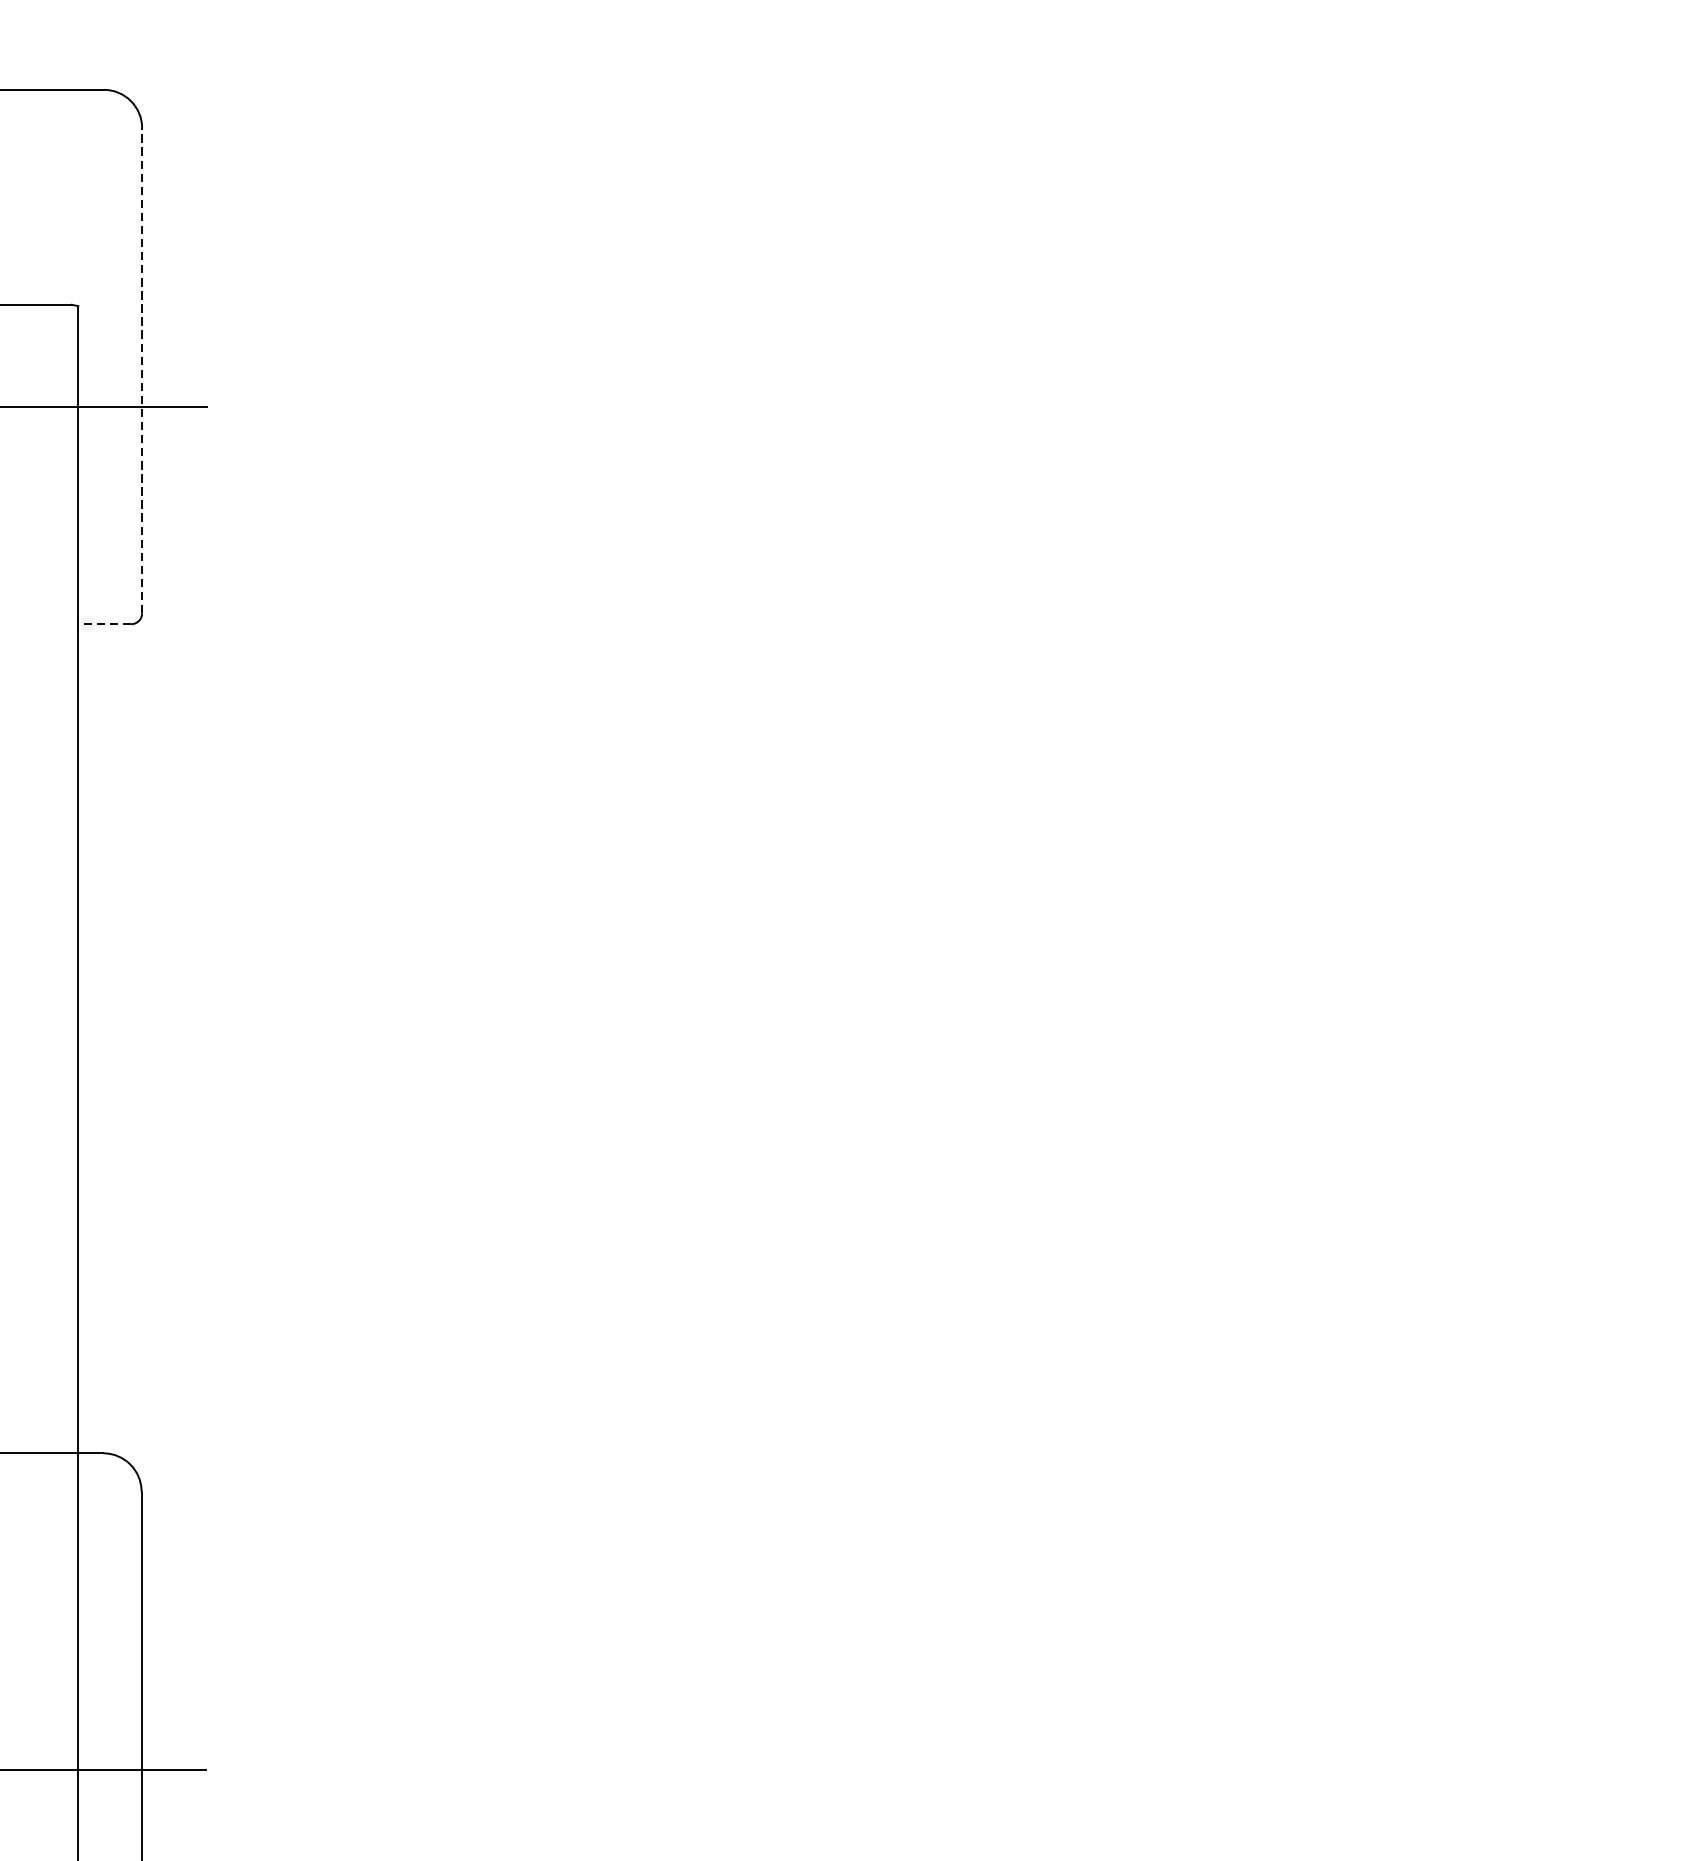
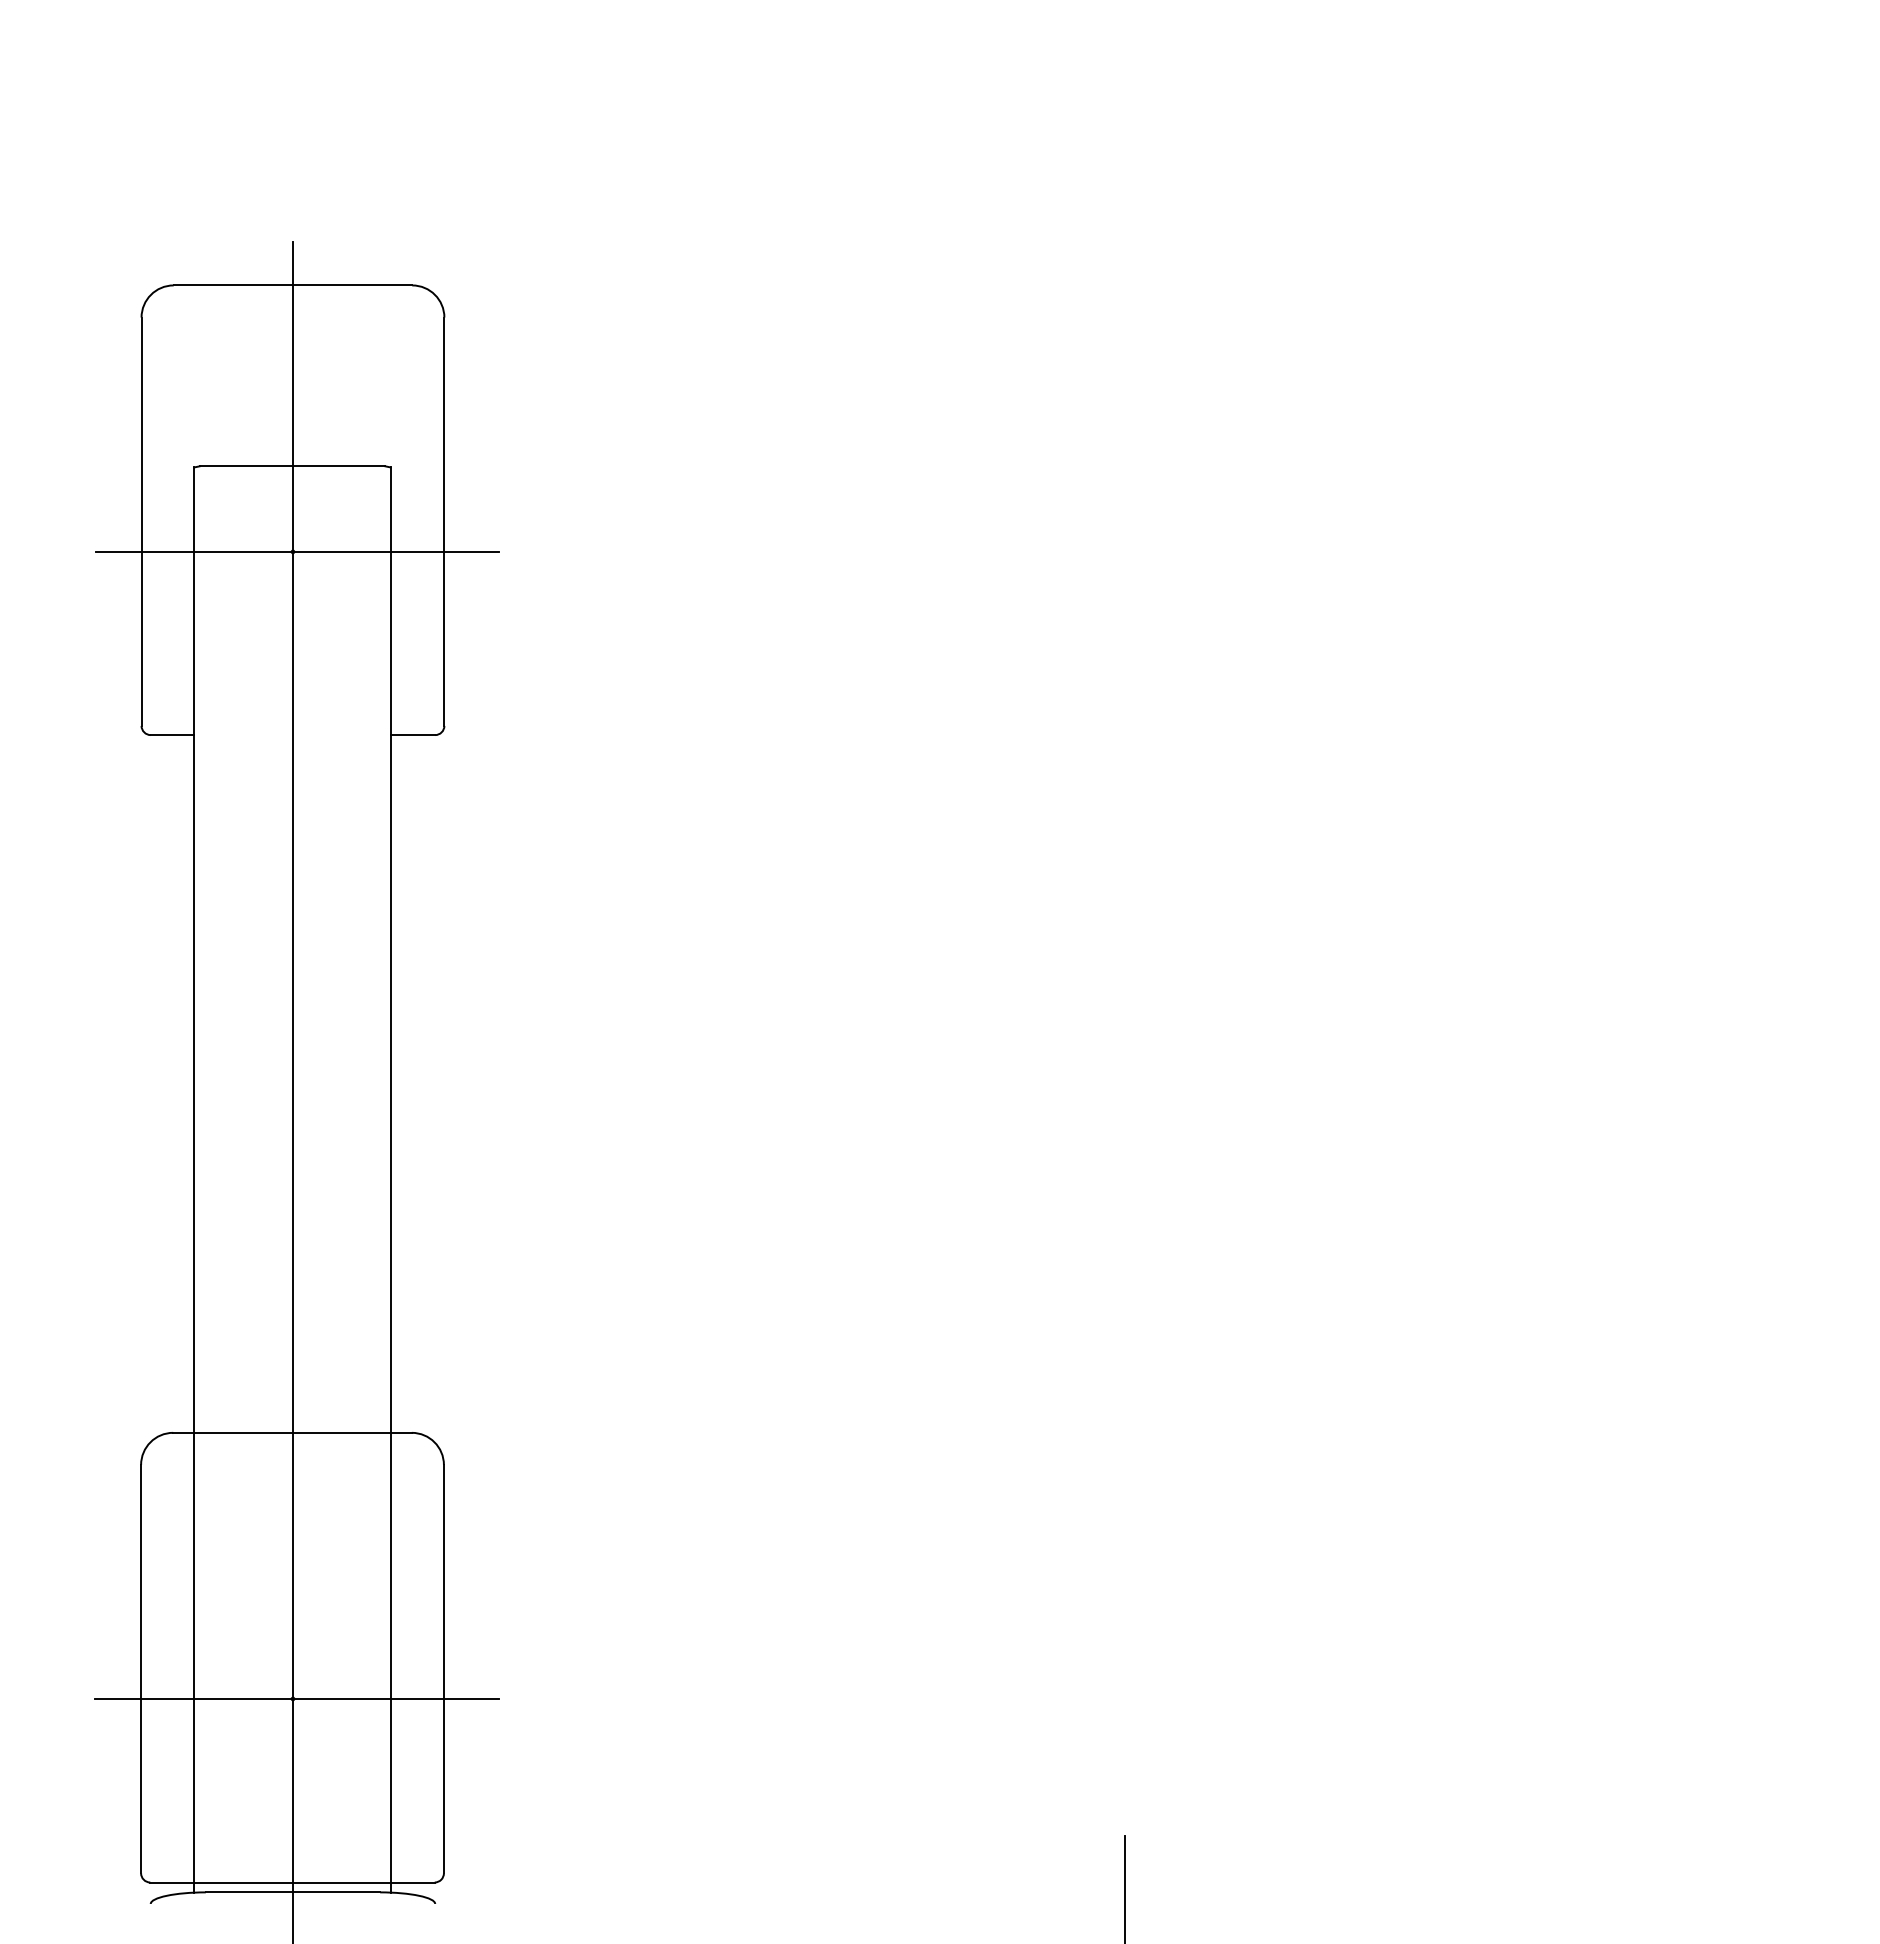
line: (142, 370) -> (444, 521), dashed -> solid
line: (104, 624) -> (412, 735), dashed -> solid

